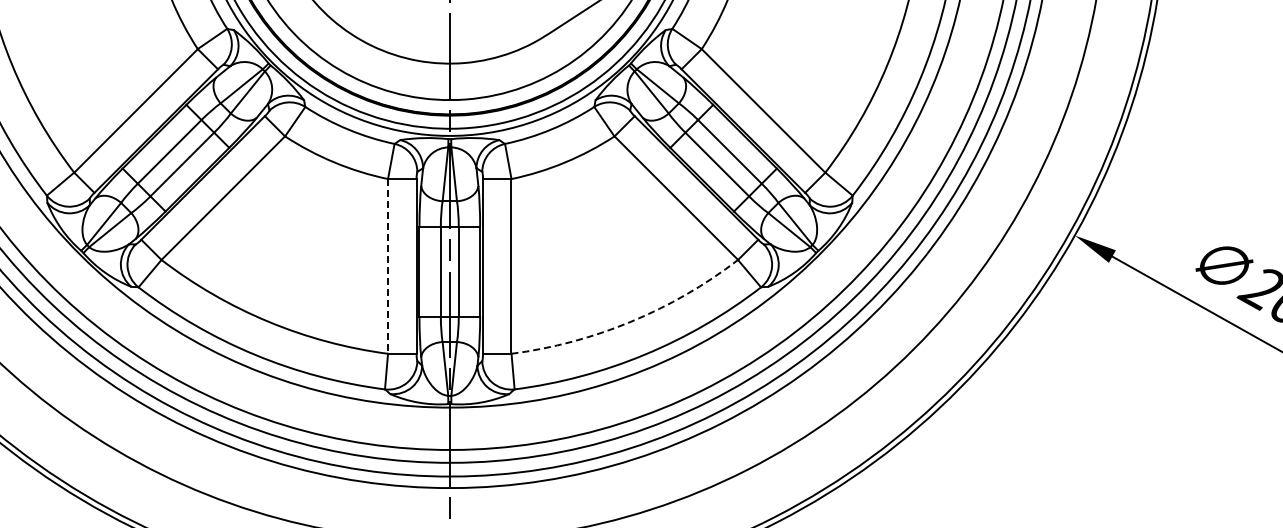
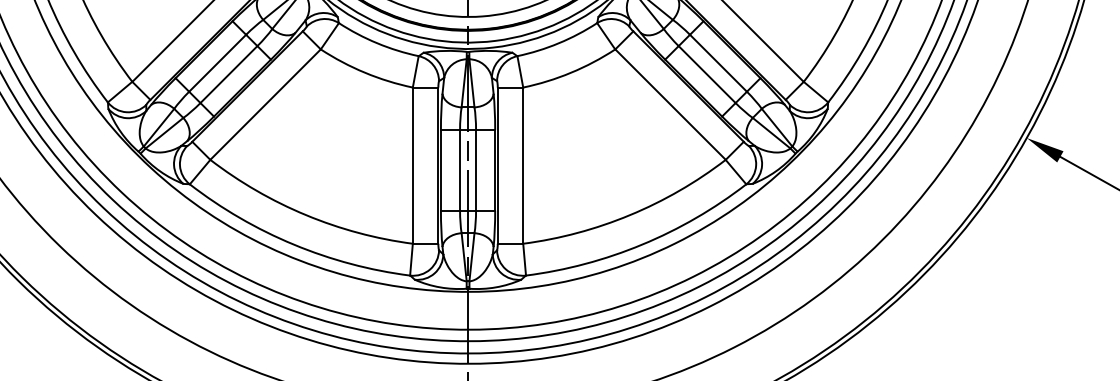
line: (388, 266) -> (413, 165), dashed -> solid
arc: (630, 321) -> (629, 214), dashed -> solid

